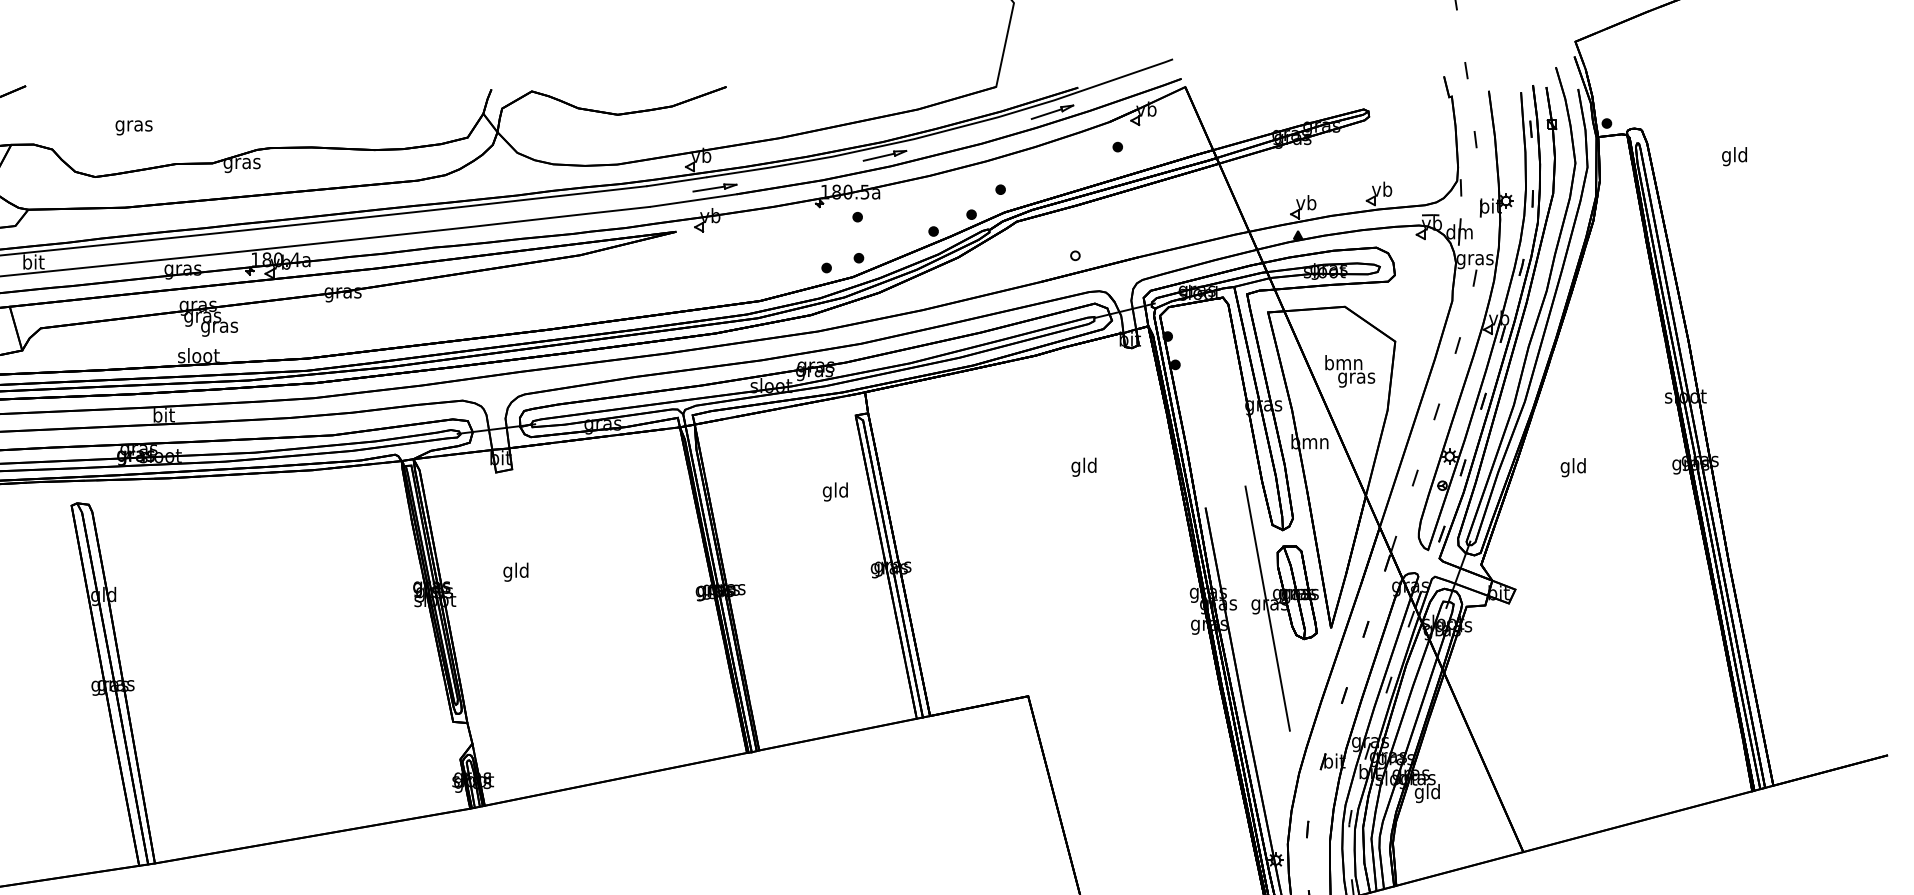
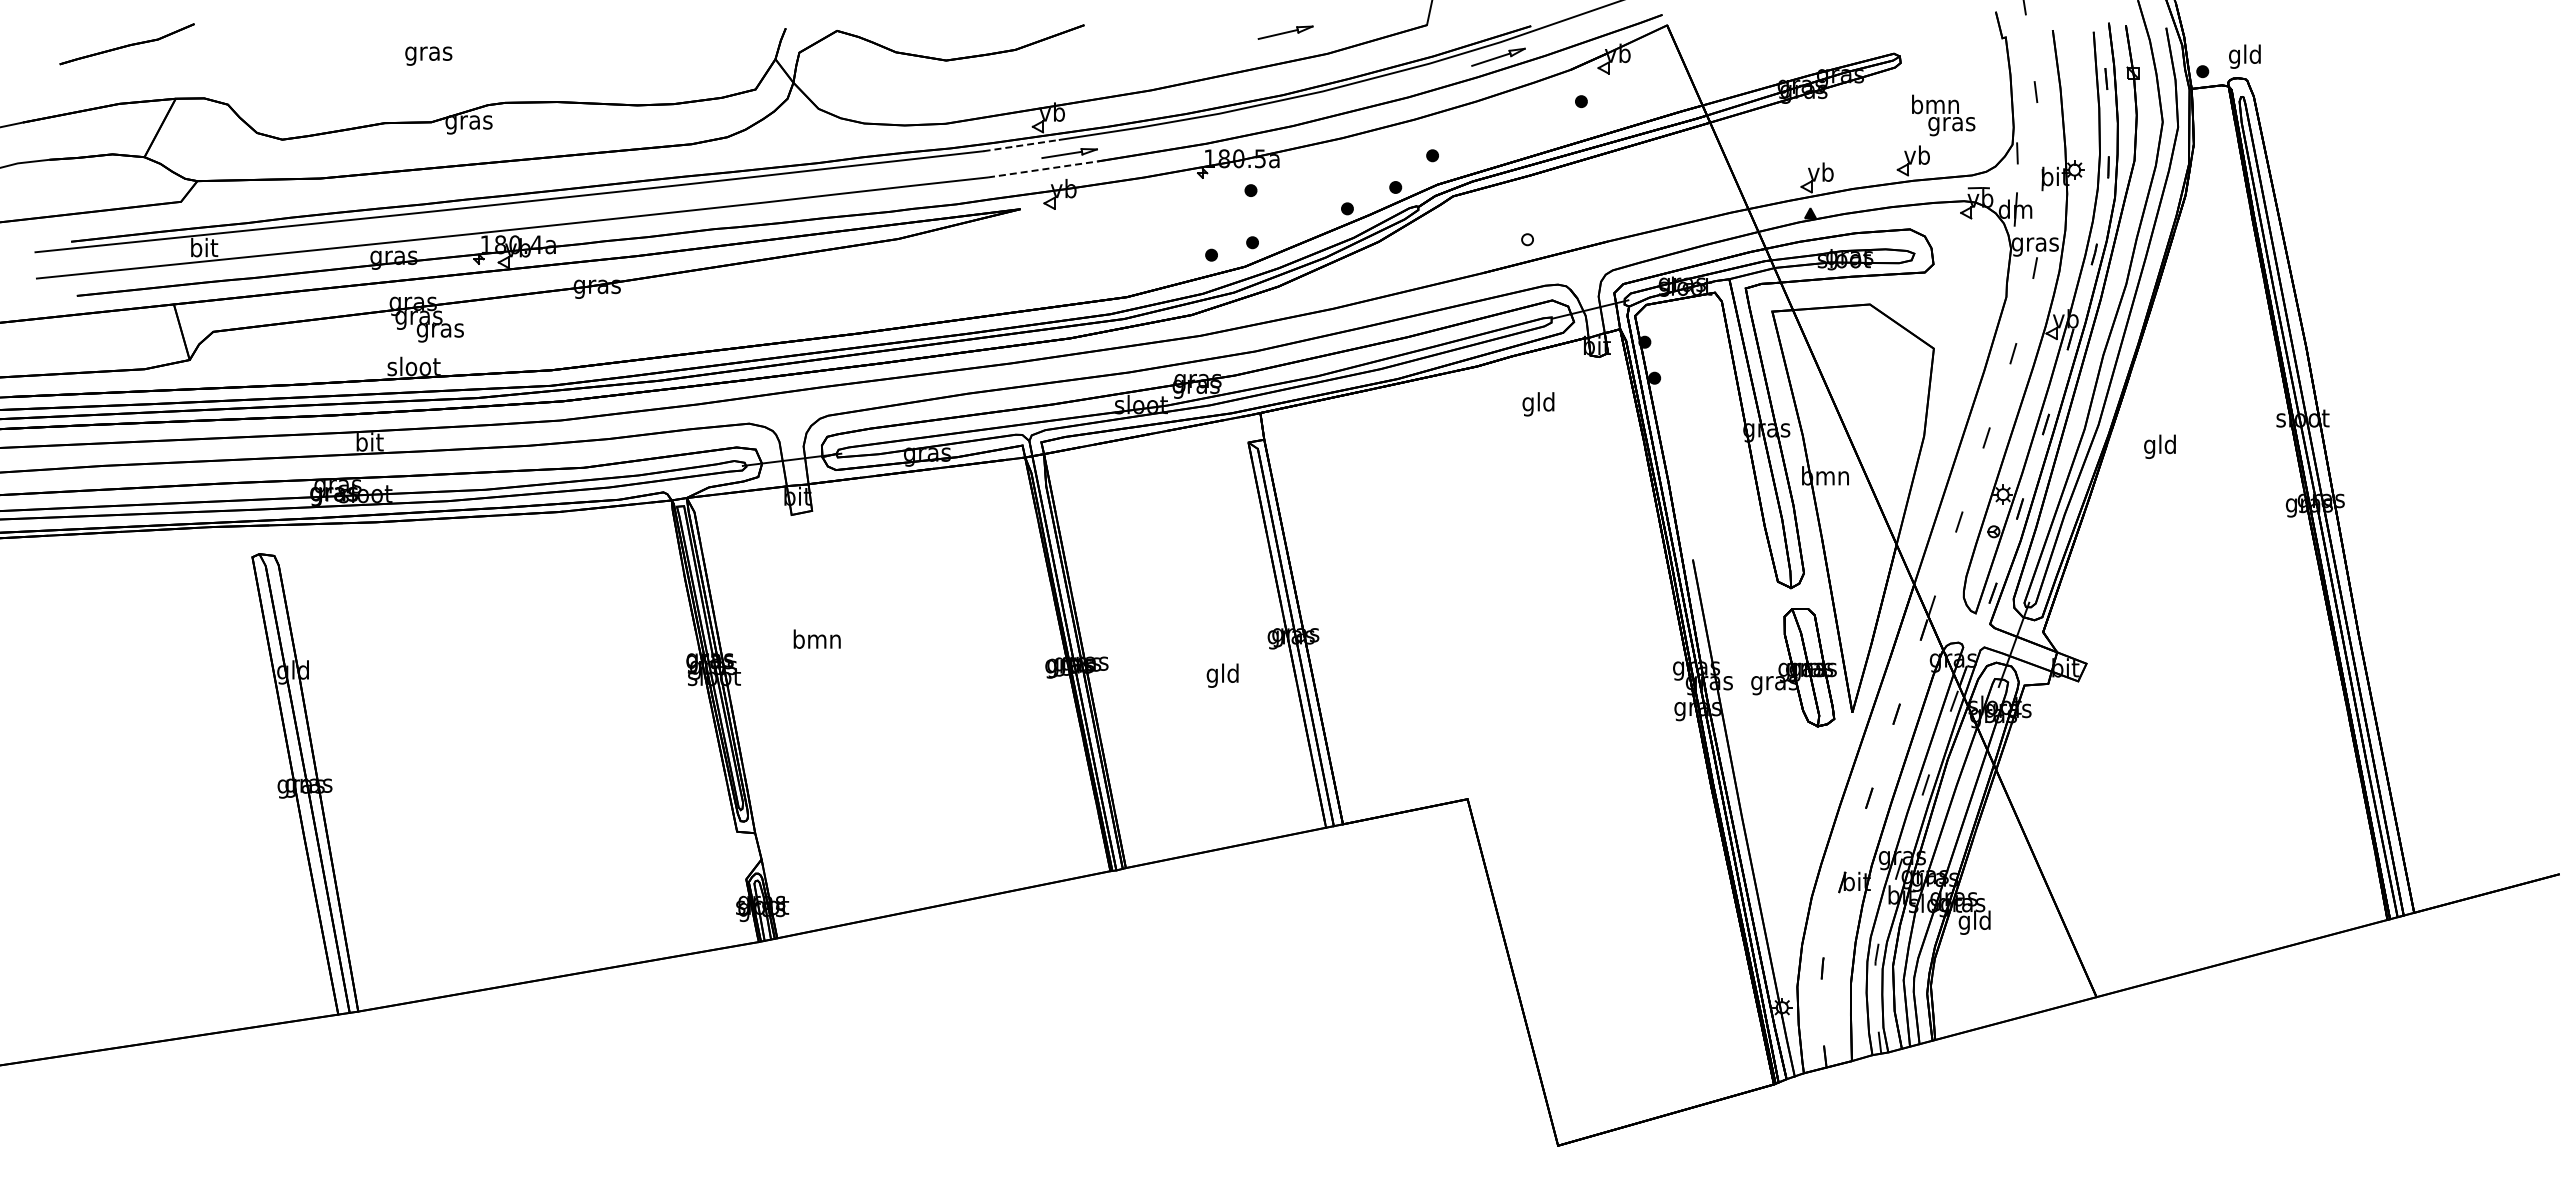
text: (133, 127) -> (428, 55), moved
part: (884, 155) -> (1285, 32), moved
text: (1734, 156) -> (2244, 56), moved
line: (677, 181) -> (1021, 145), solid -> dashed
line: (694, 200) -> (1043, 169), solid -> dashed
text: (1350, 371) -> (1943, 115), moved
text: (1084, 467) -> (1538, 404), moved
text: (1572, 467) -> (2159, 446), moved
text: (835, 491) -> (1222, 675), moved
text: (515, 572) -> (816, 641), gld -> bmn
line: (1267, 608) -> (1771, 687), removed

